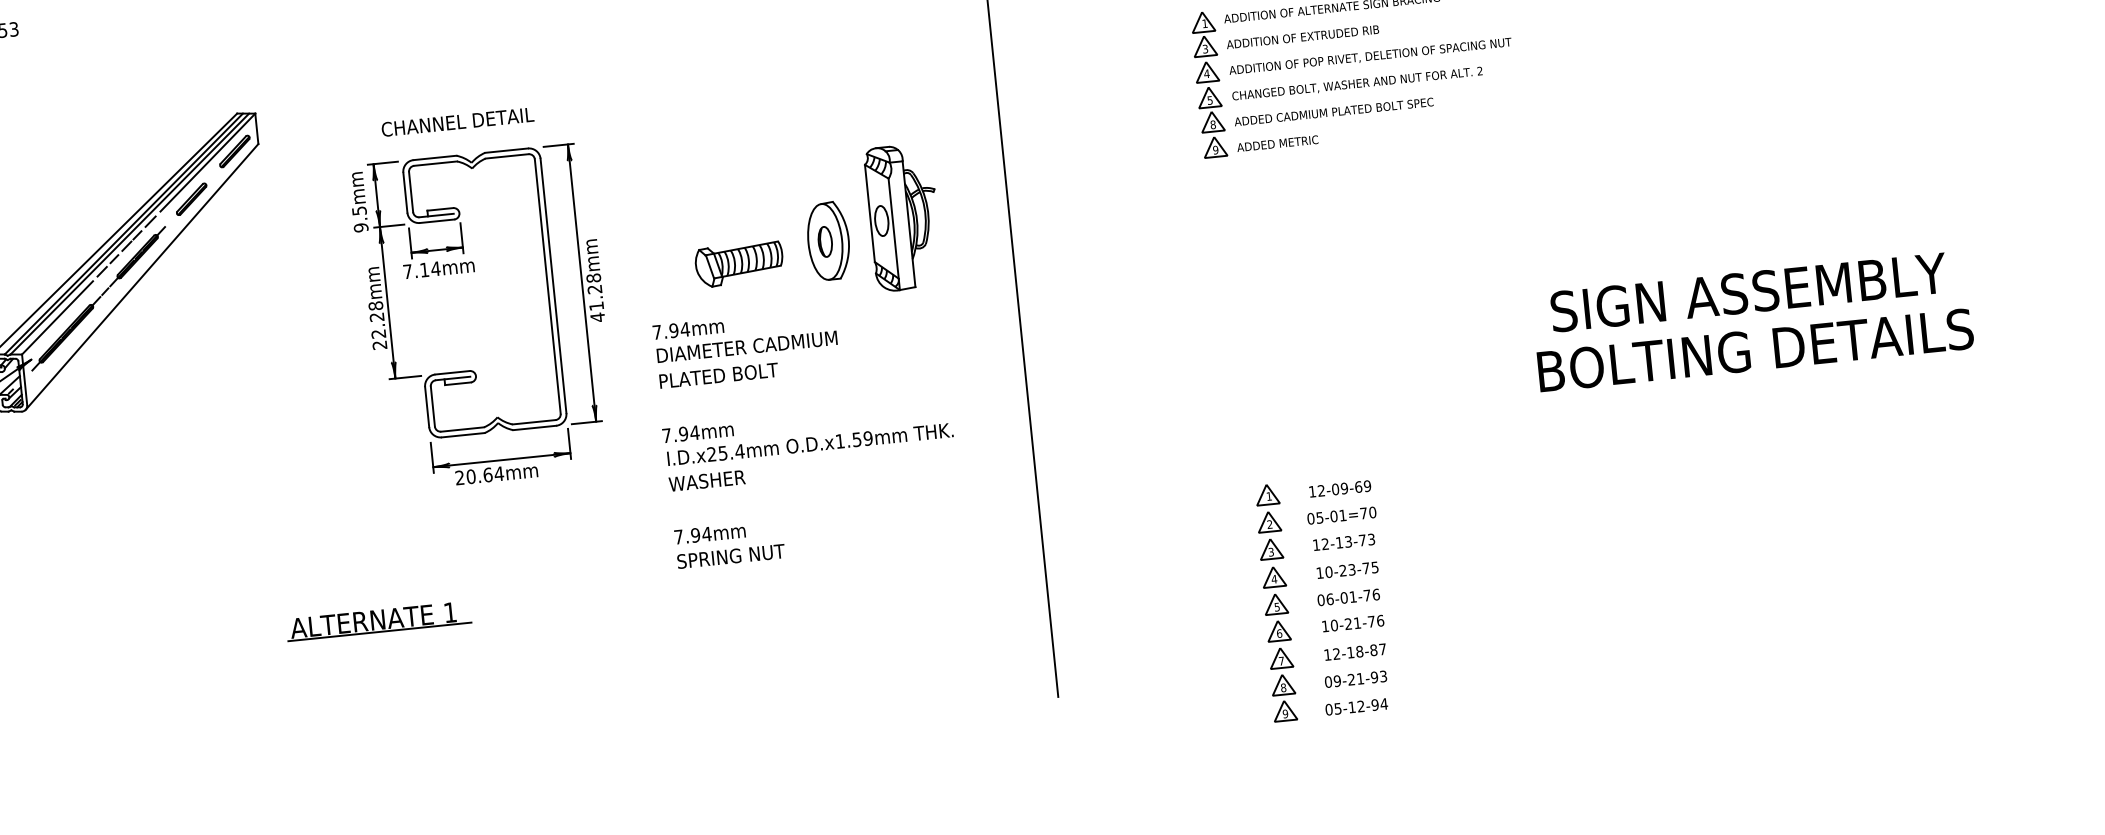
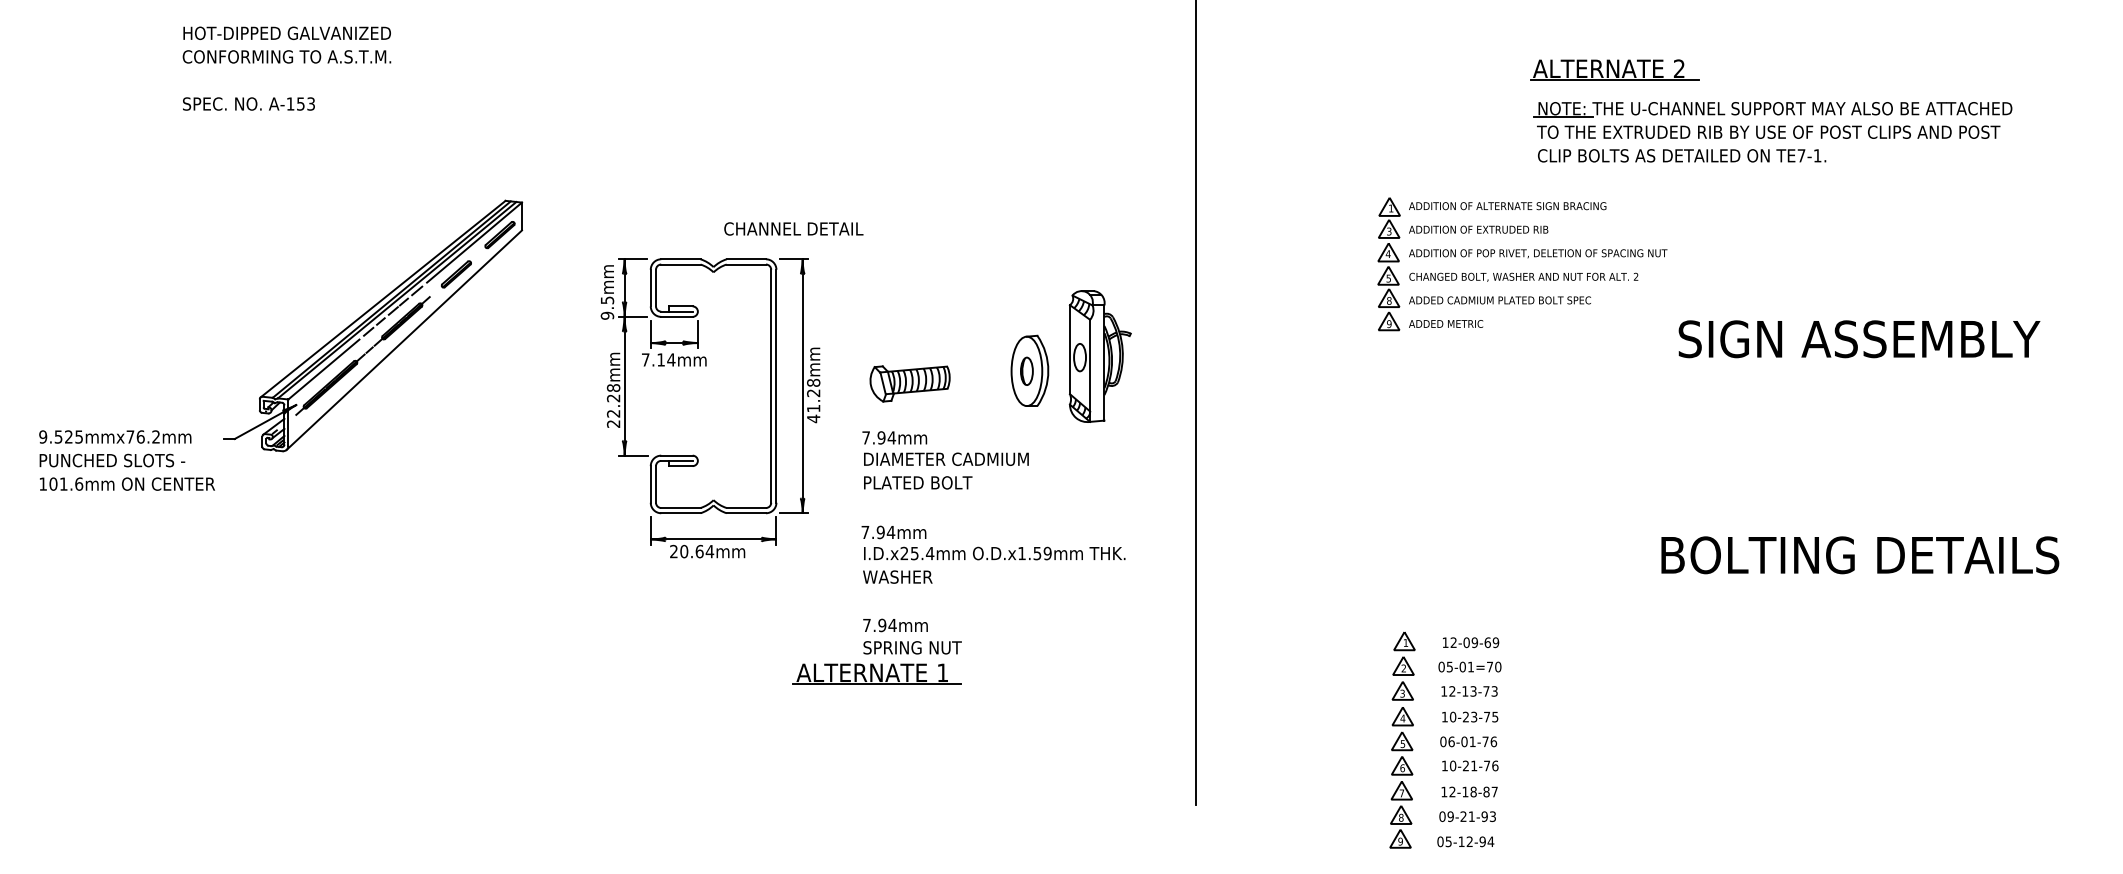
text: (457, 121) -> (793, 228), moved
part: (738, 264) -> (909, 383), moved
text: (1748, 292) -> (1859, 339), moved
part: (377, 620) -> (876, 673), moved

